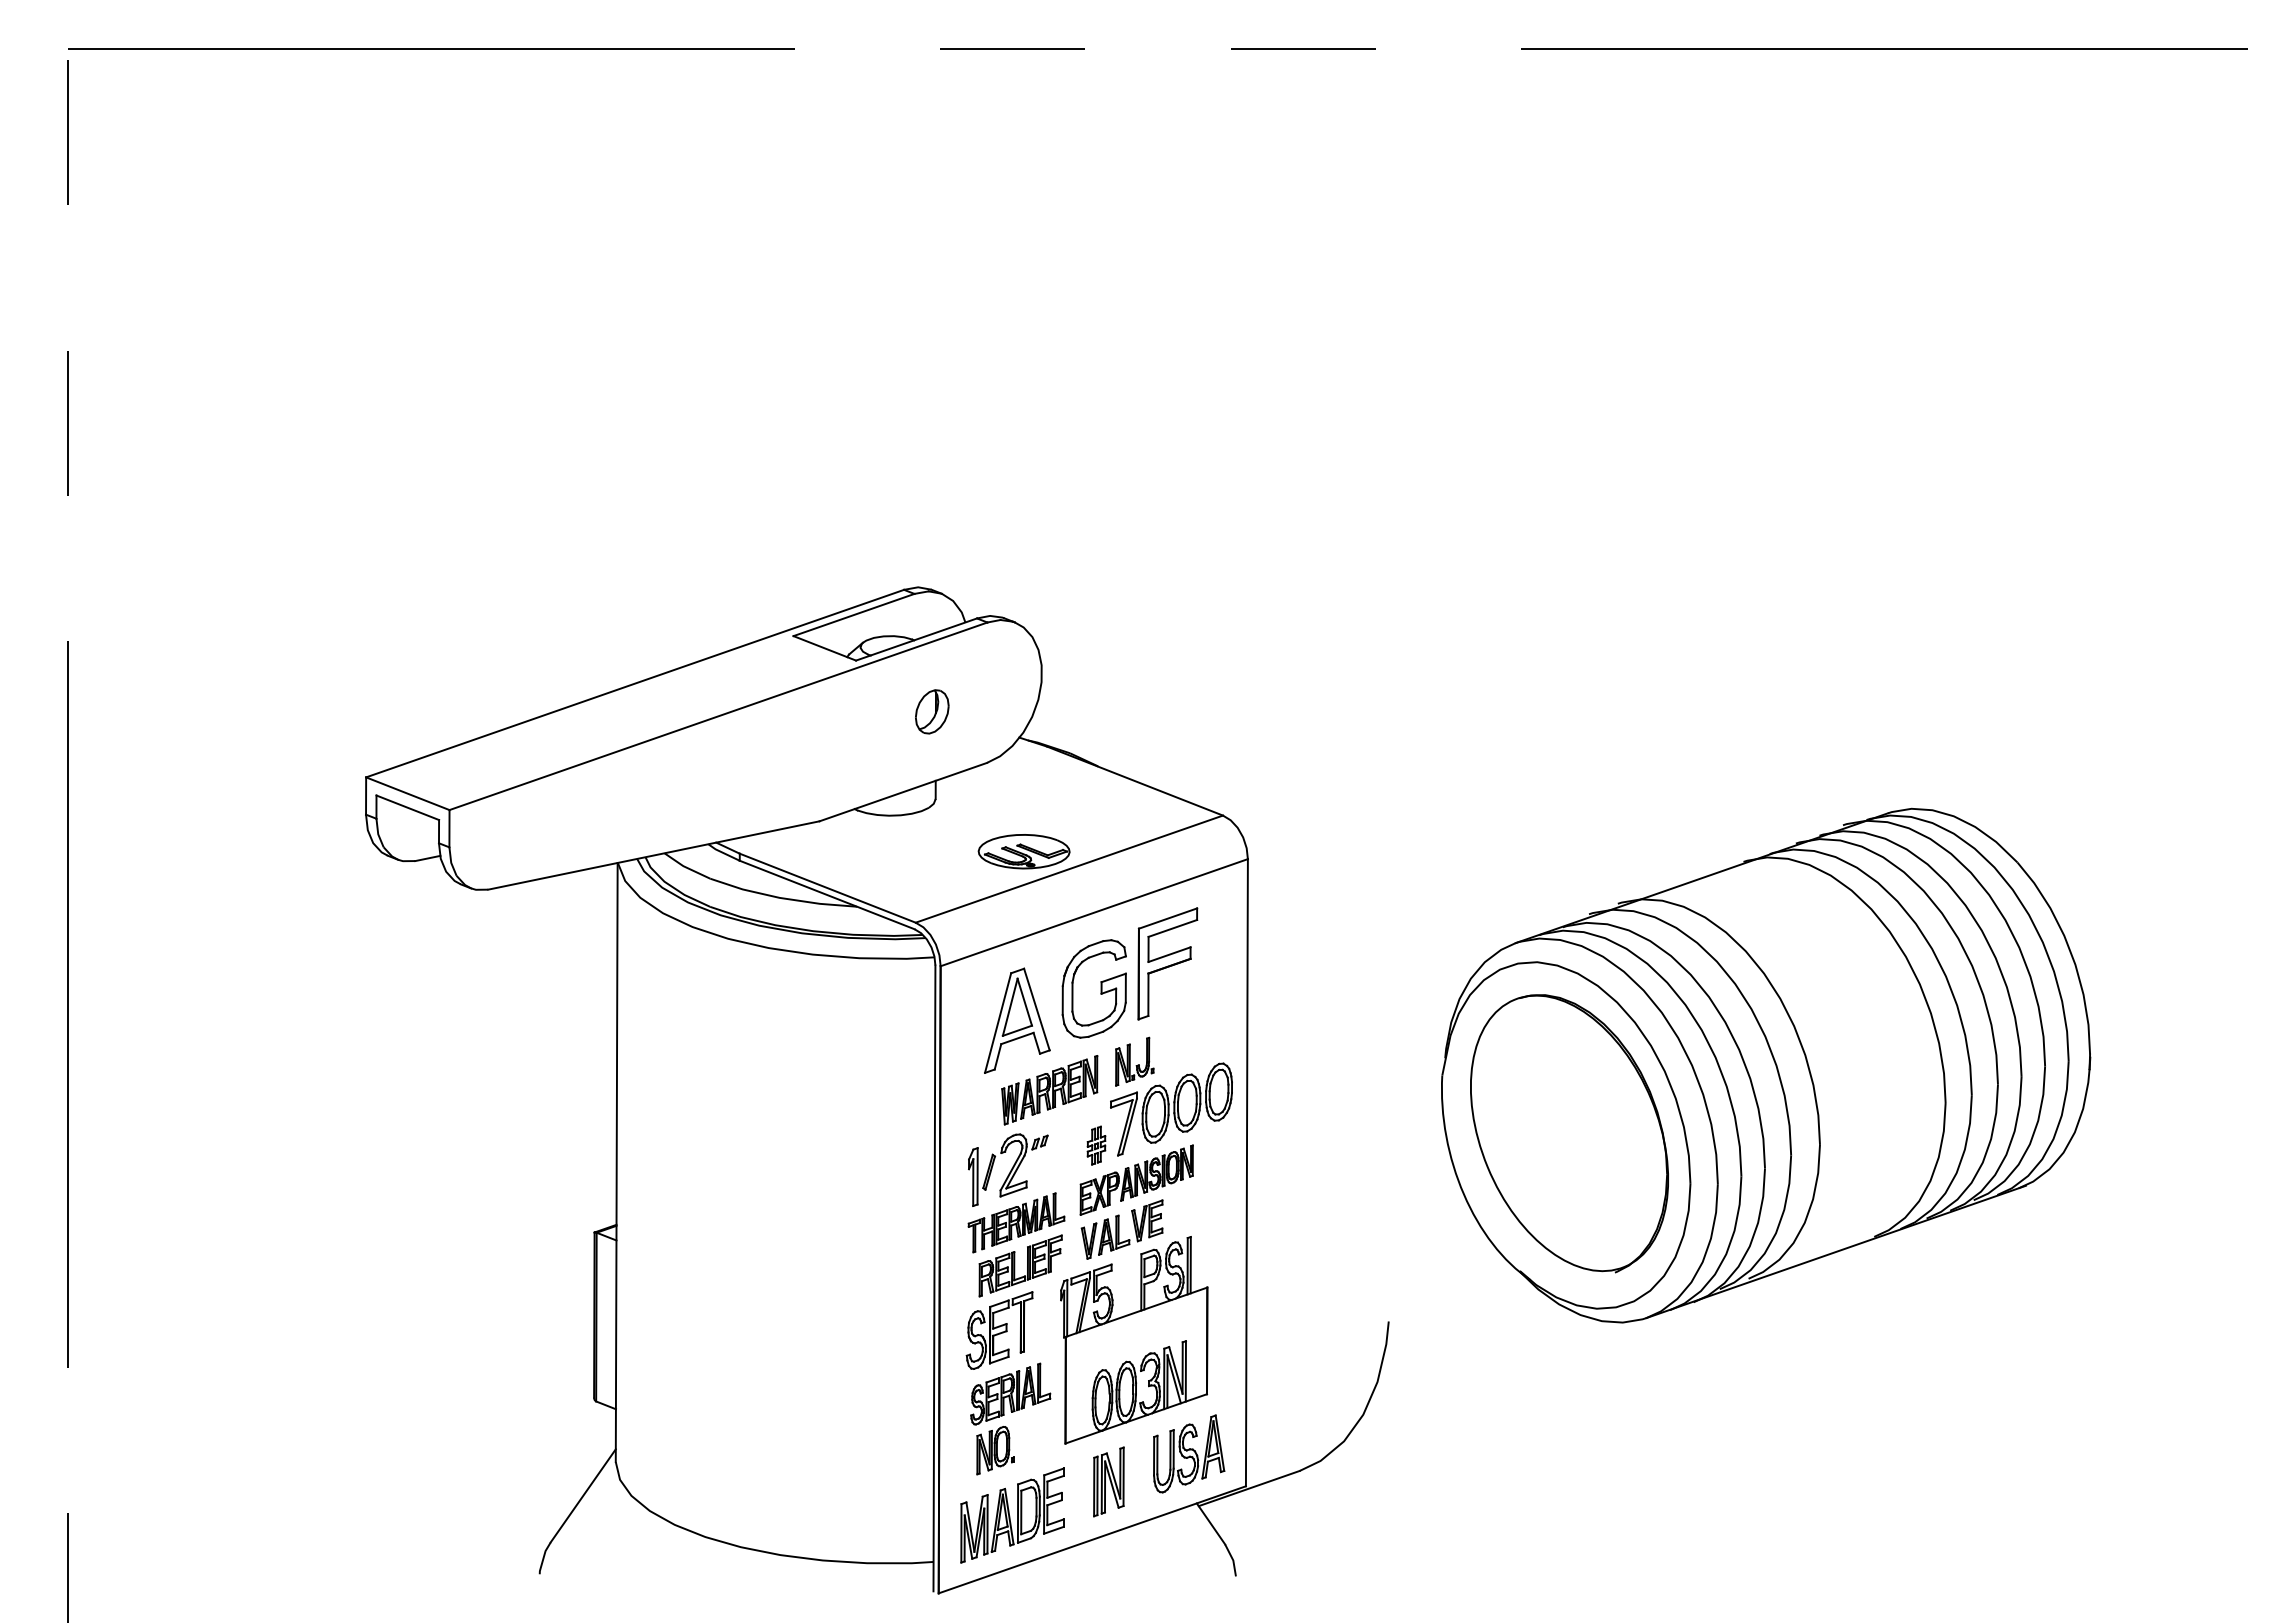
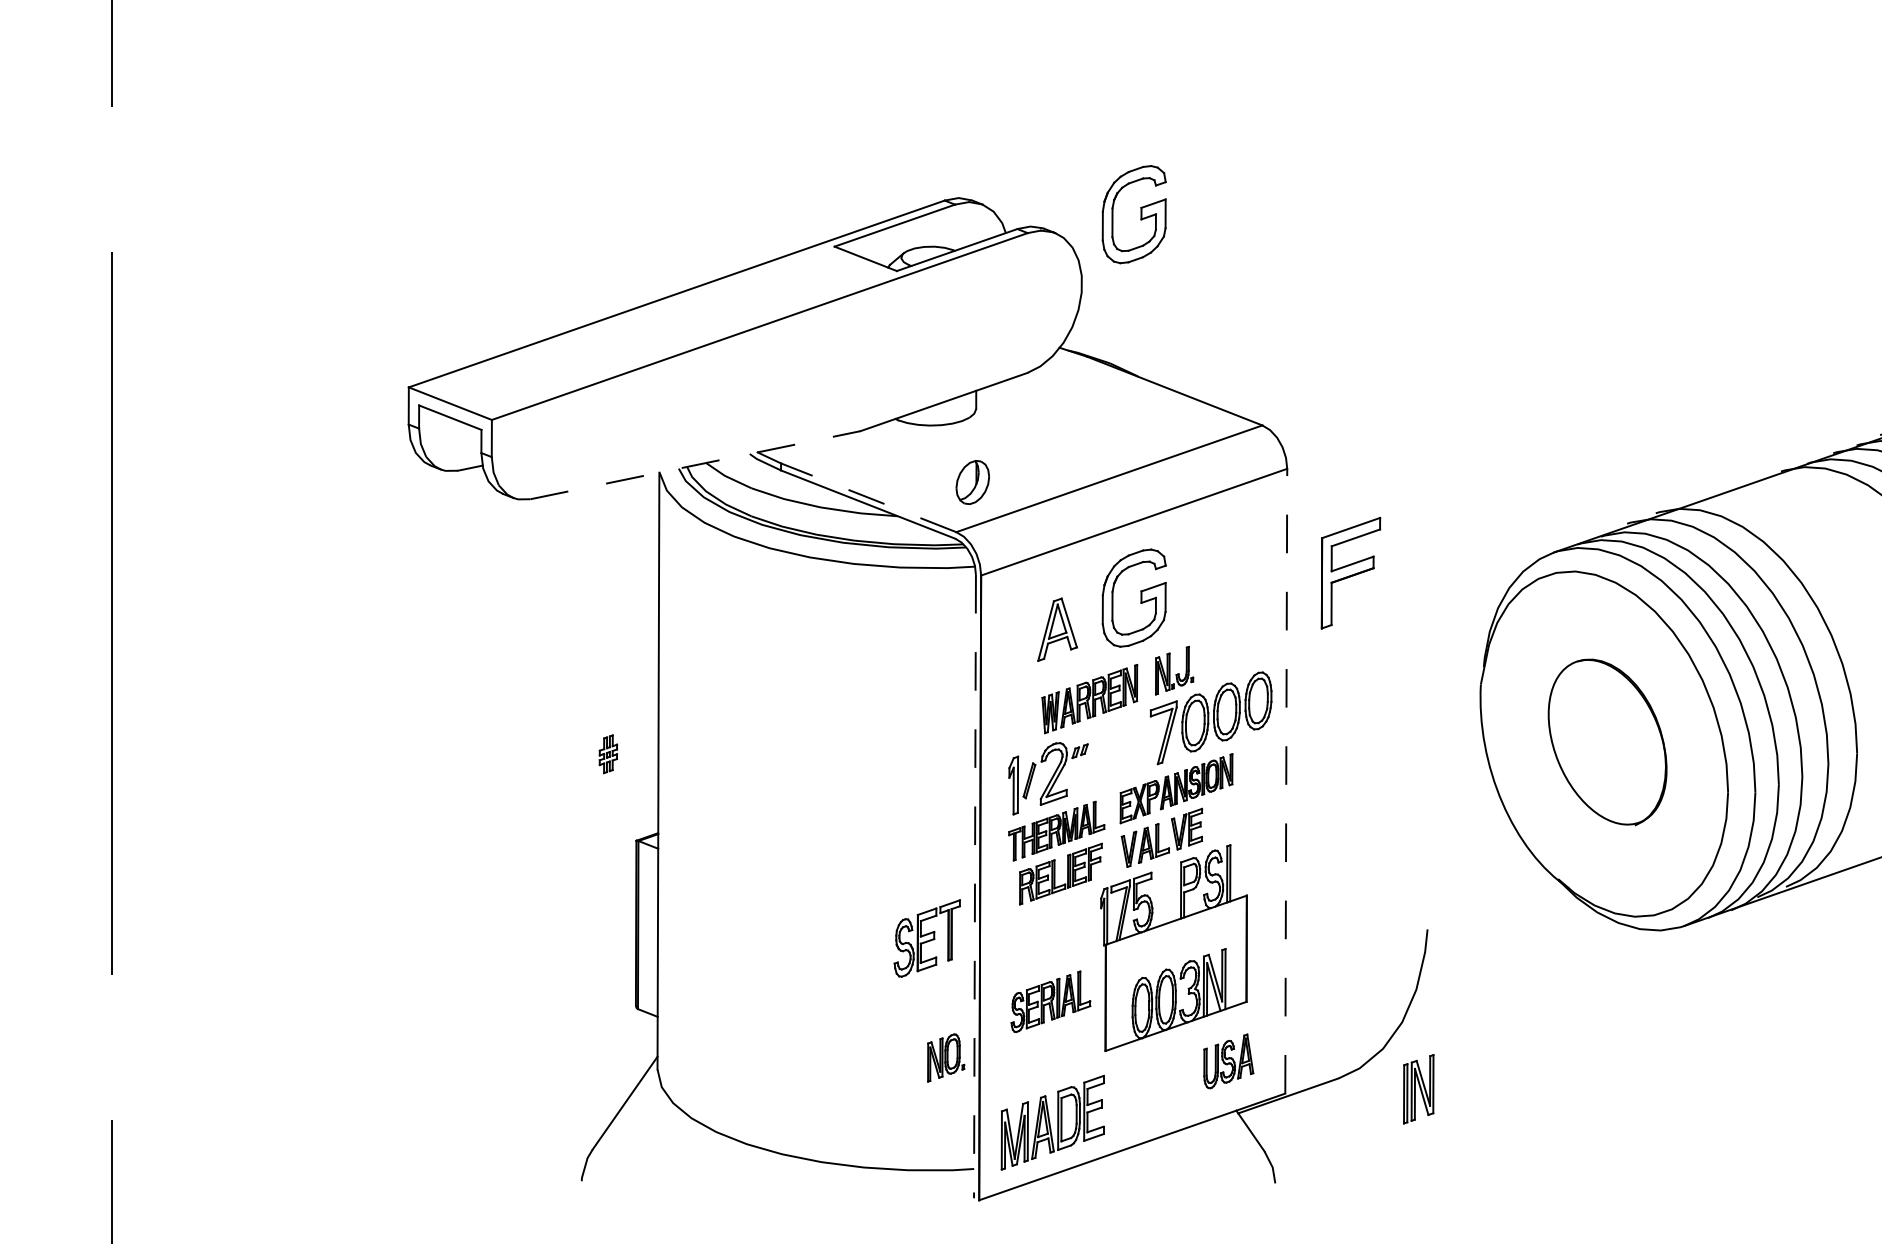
part: (1100, 603) -> (1140, 214), added
part: (932, 711) -> (973, 482), moved
part: (1023, 851) -> (1063, 461), removed
line: (654, 855) -> (696, 465), solid -> dashed
line: (827, 888) -> (868, 498), solid -> dashed
part: (1167, 963) -> (1350, 572), moved
part: (1017, 1020) -> (1057, 629), size x0.6
part: (1569, 1133) -> (1607, 742), size x0.6
part: (1096, 1145) -> (608, 754), moved
line: (1246, 1172) -> (1285, 781), solid -> dashed
line: (934, 1278) -> (975, 886), solid -> dashed
part: (999, 1330) -> (927, 938), moved
part: (995, 1450) -> (946, 1057), moved
part: (1189, 1453) -> (1229, 1060), size x0.7
part: (1108, 1481) -> (1418, 1088), moved

